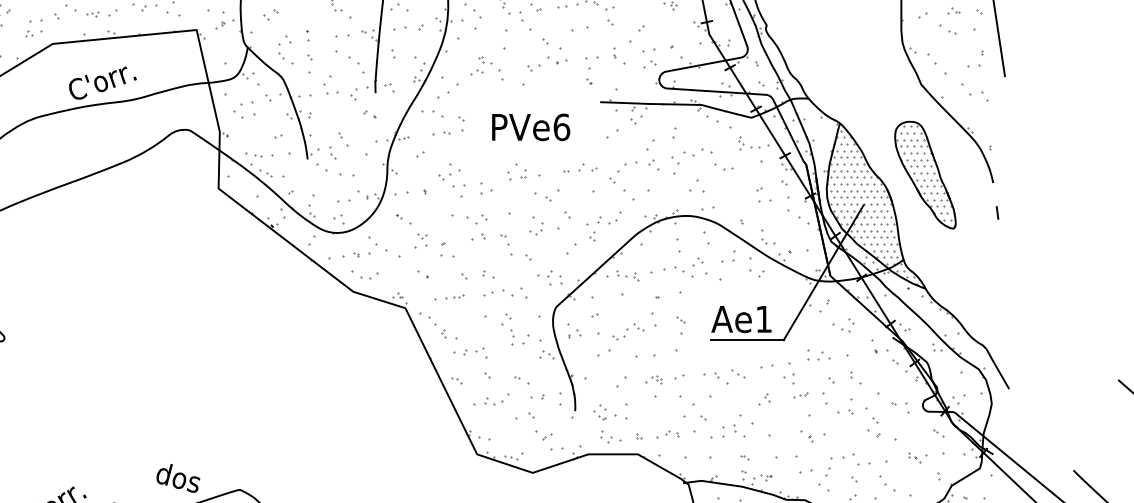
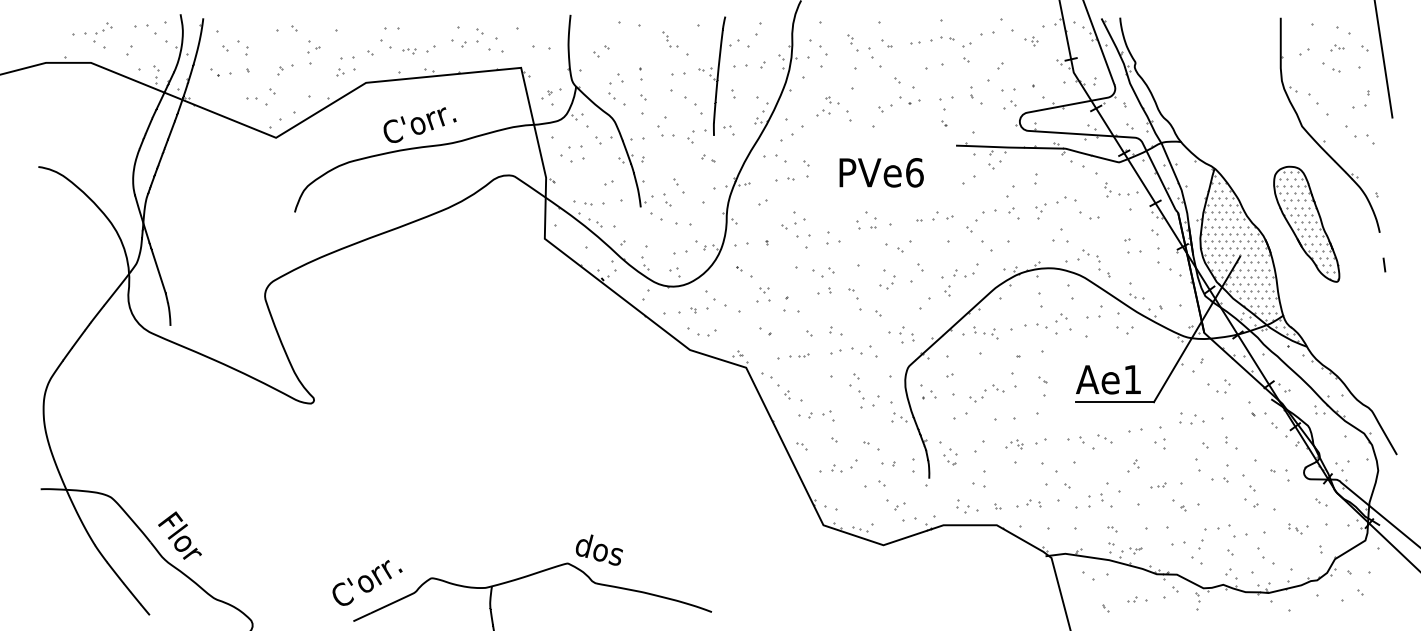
part: (224, 24) -> (551, 93), moved
part: (678, 163) -> (1040, 211), size x0.62
part: (725, 207) -> (1091, 259), added
part: (800, 395) -> (1158, 485), moved
part: (600, 411) -> (950, 456), moved
text: (178, 477) -> (599, 549), moved

